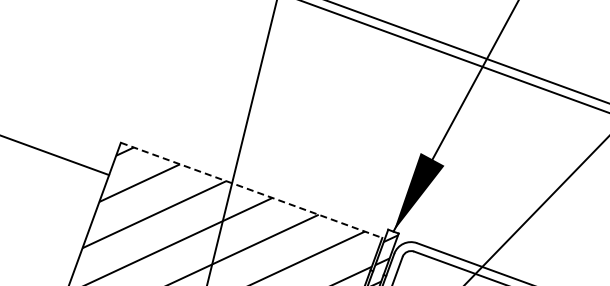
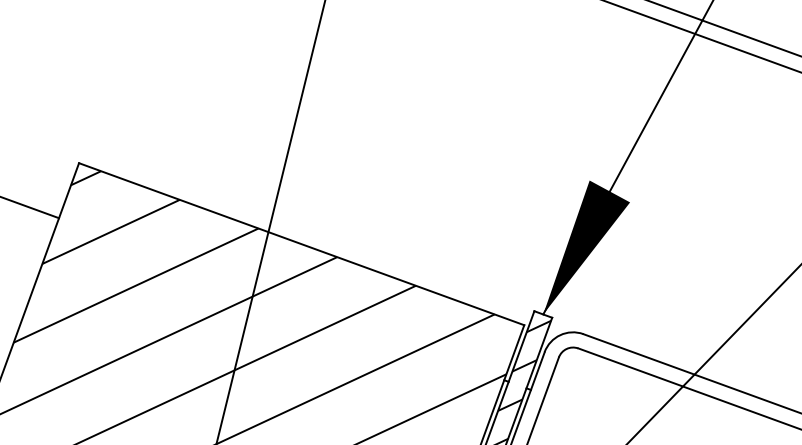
line: (252, 190) -> (303, 244), dashed -> solid

